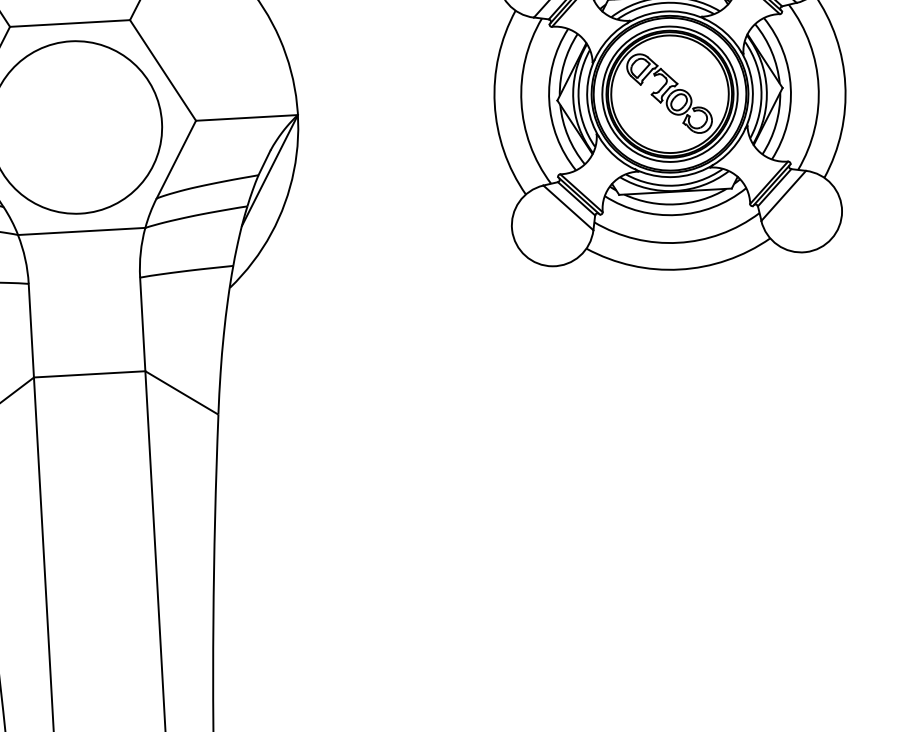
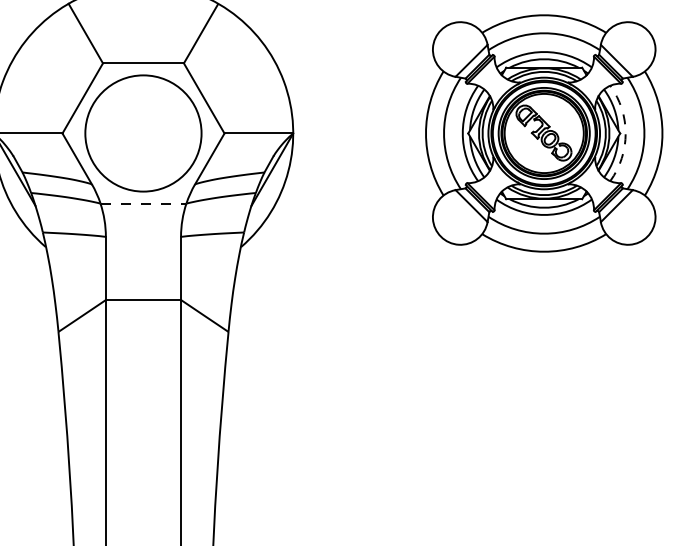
arc: (790, 87) -> (625, 133), solid -> dashed
line: (81, 231) -> (143, 203), solid -> dashed

